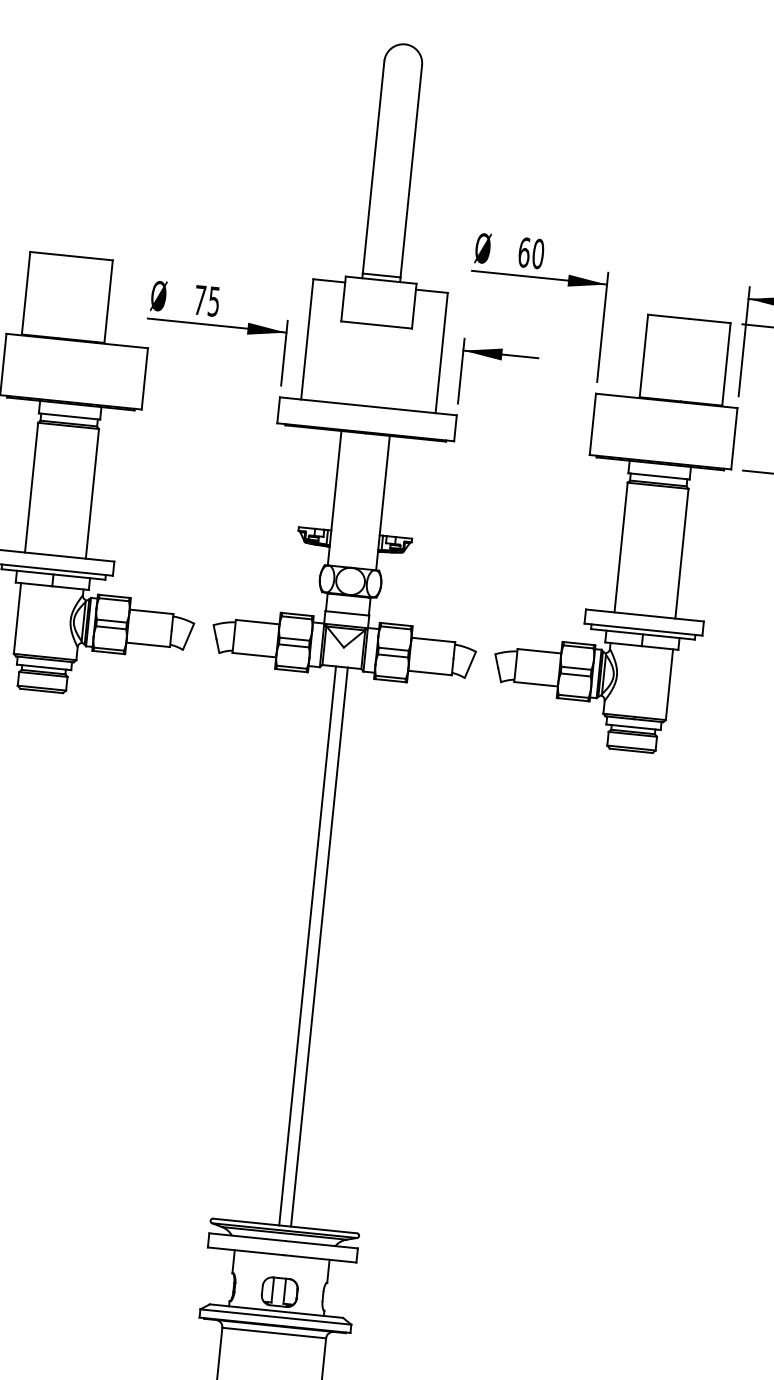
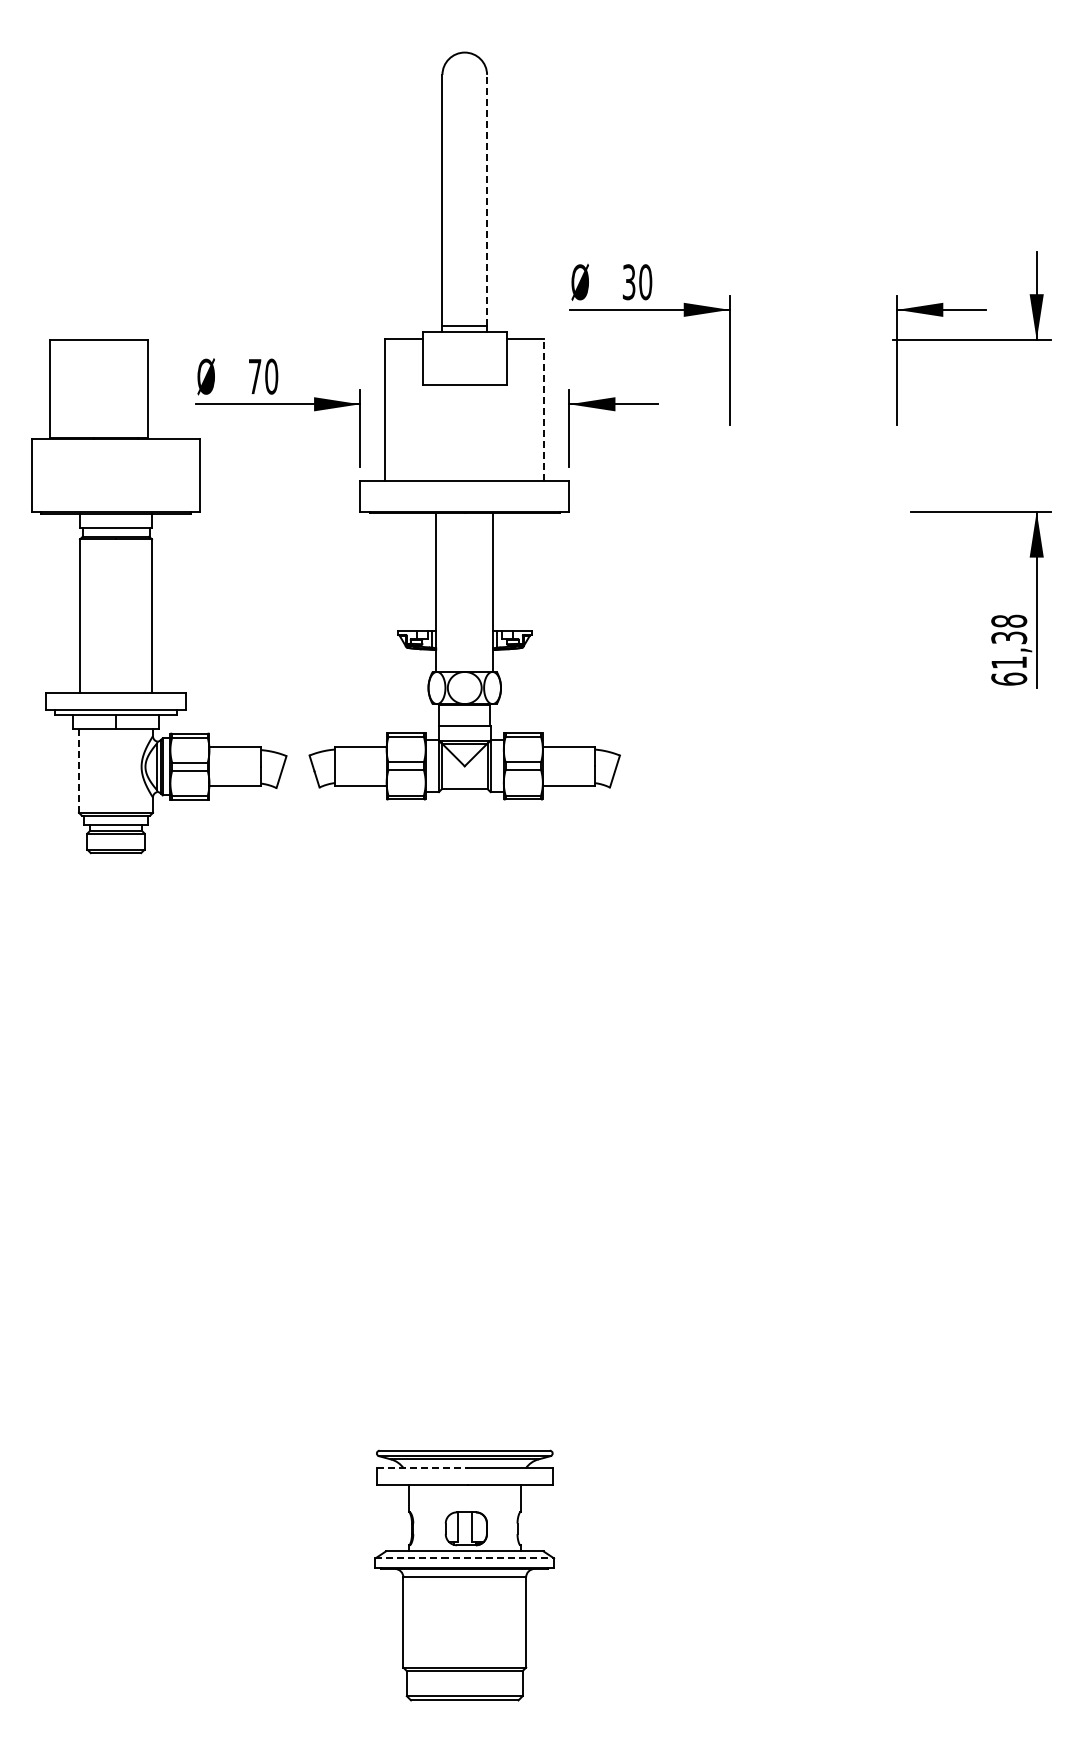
line: (411, 171) -> (487, 200), solid -> dashed
text: (523, 252) -> (628, 282), 60 -> 30
text: (213, 301) -> (271, 376), 75 -> 70
line: (441, 352) -> (544, 409), solid -> dashed
part: (622, 530) -> (777, 596), removed
line: (17, 618) -> (79, 771), solid -> dashed
line: (307, 945) -> (457, 1119), removed
line: (319, 946) -> (471, 1119), removed
line: (247, 1237) -> (422, 1468), solid -> dashed
line: (276, 1317) -> (465, 1558), solid -> dashed

